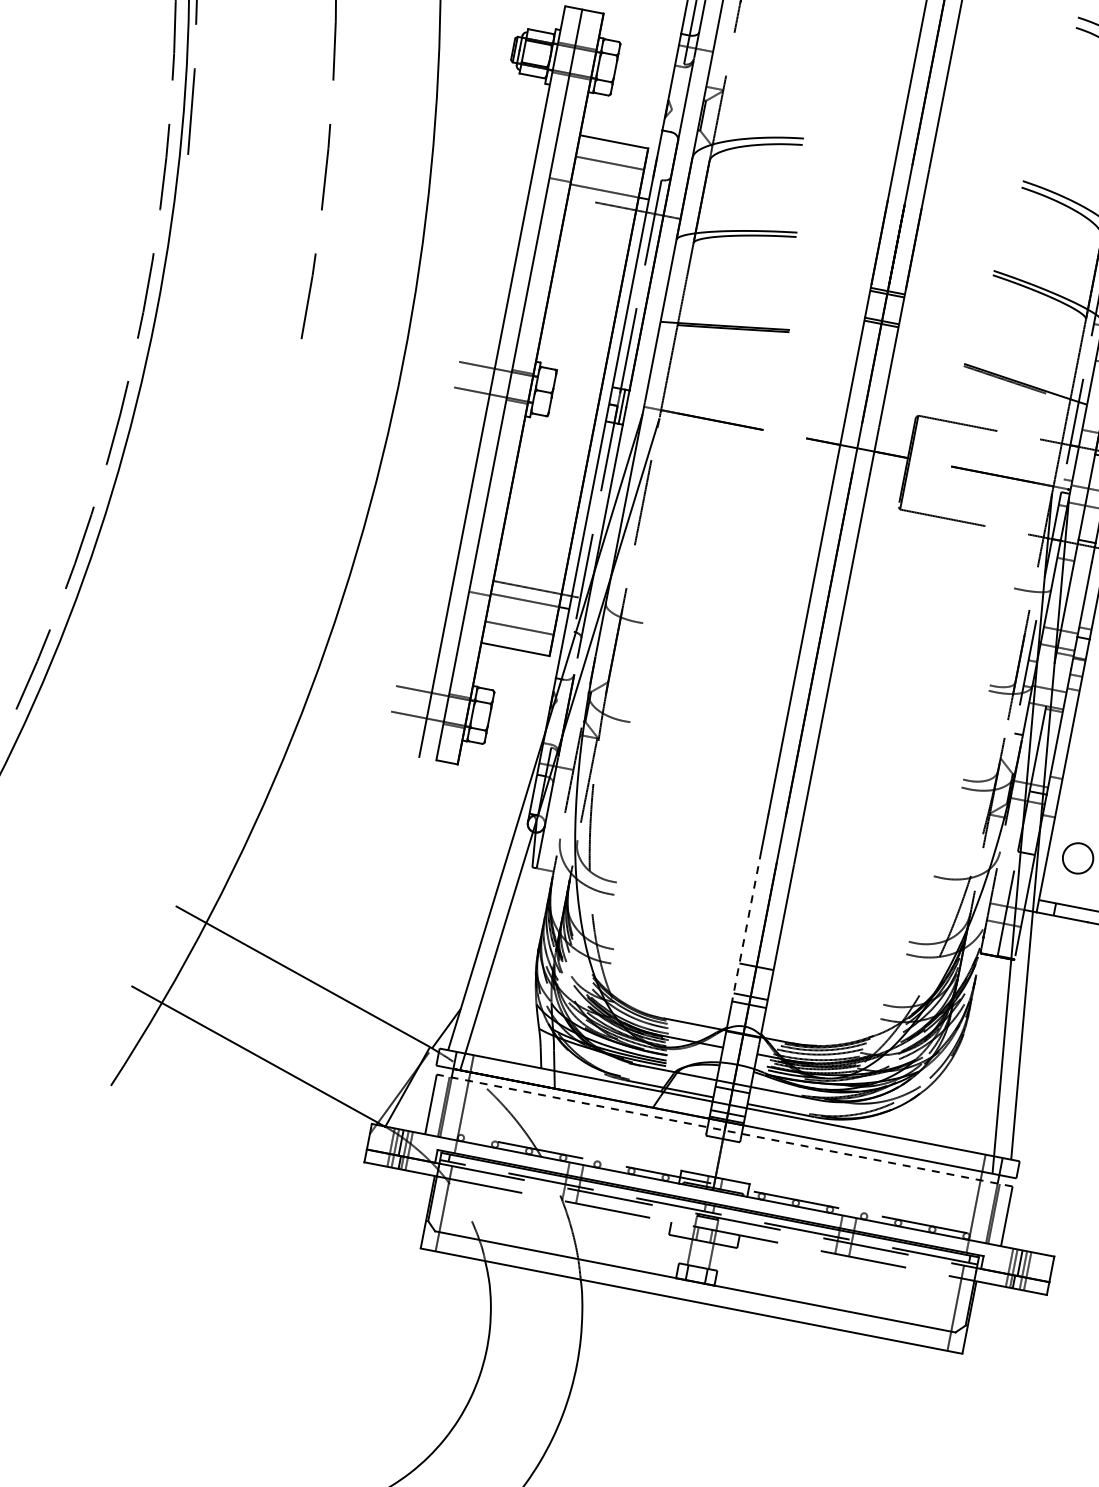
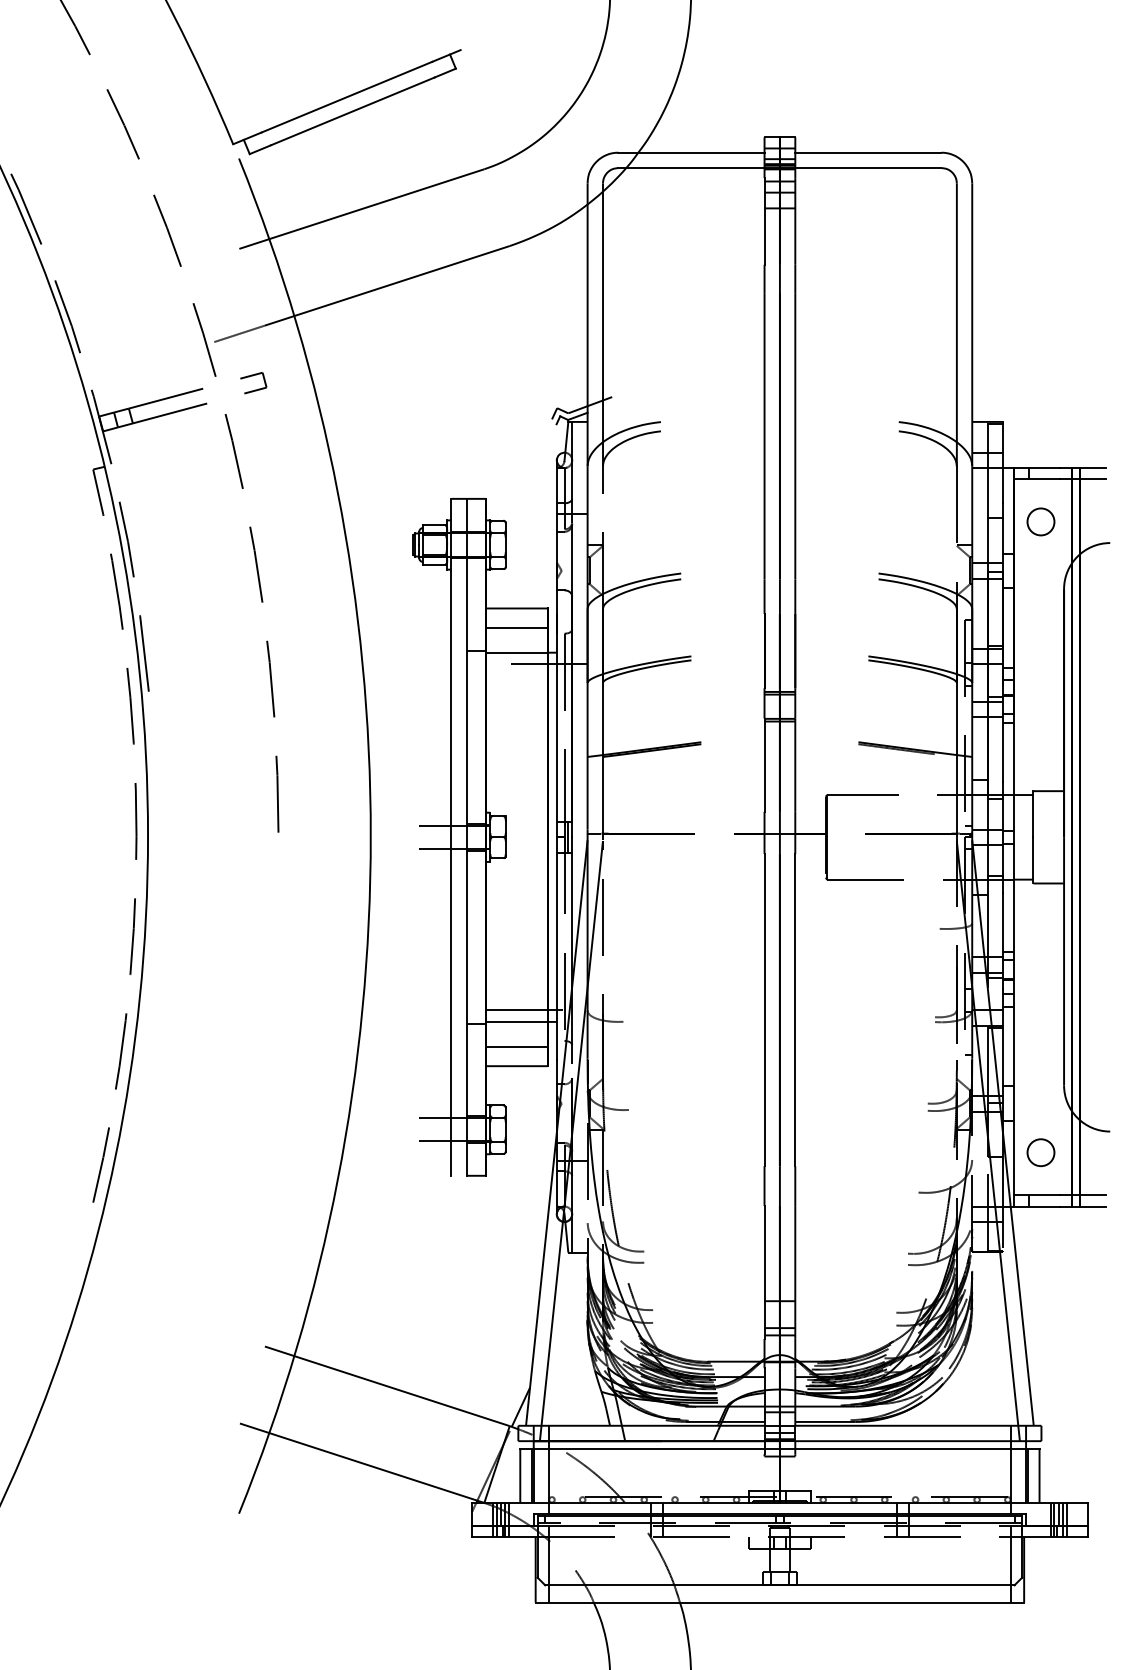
line: (745, 930) -> (764, 1271), dashed -> solid
line: (724, 1130) -> (779, 1448), dashed -> solid

